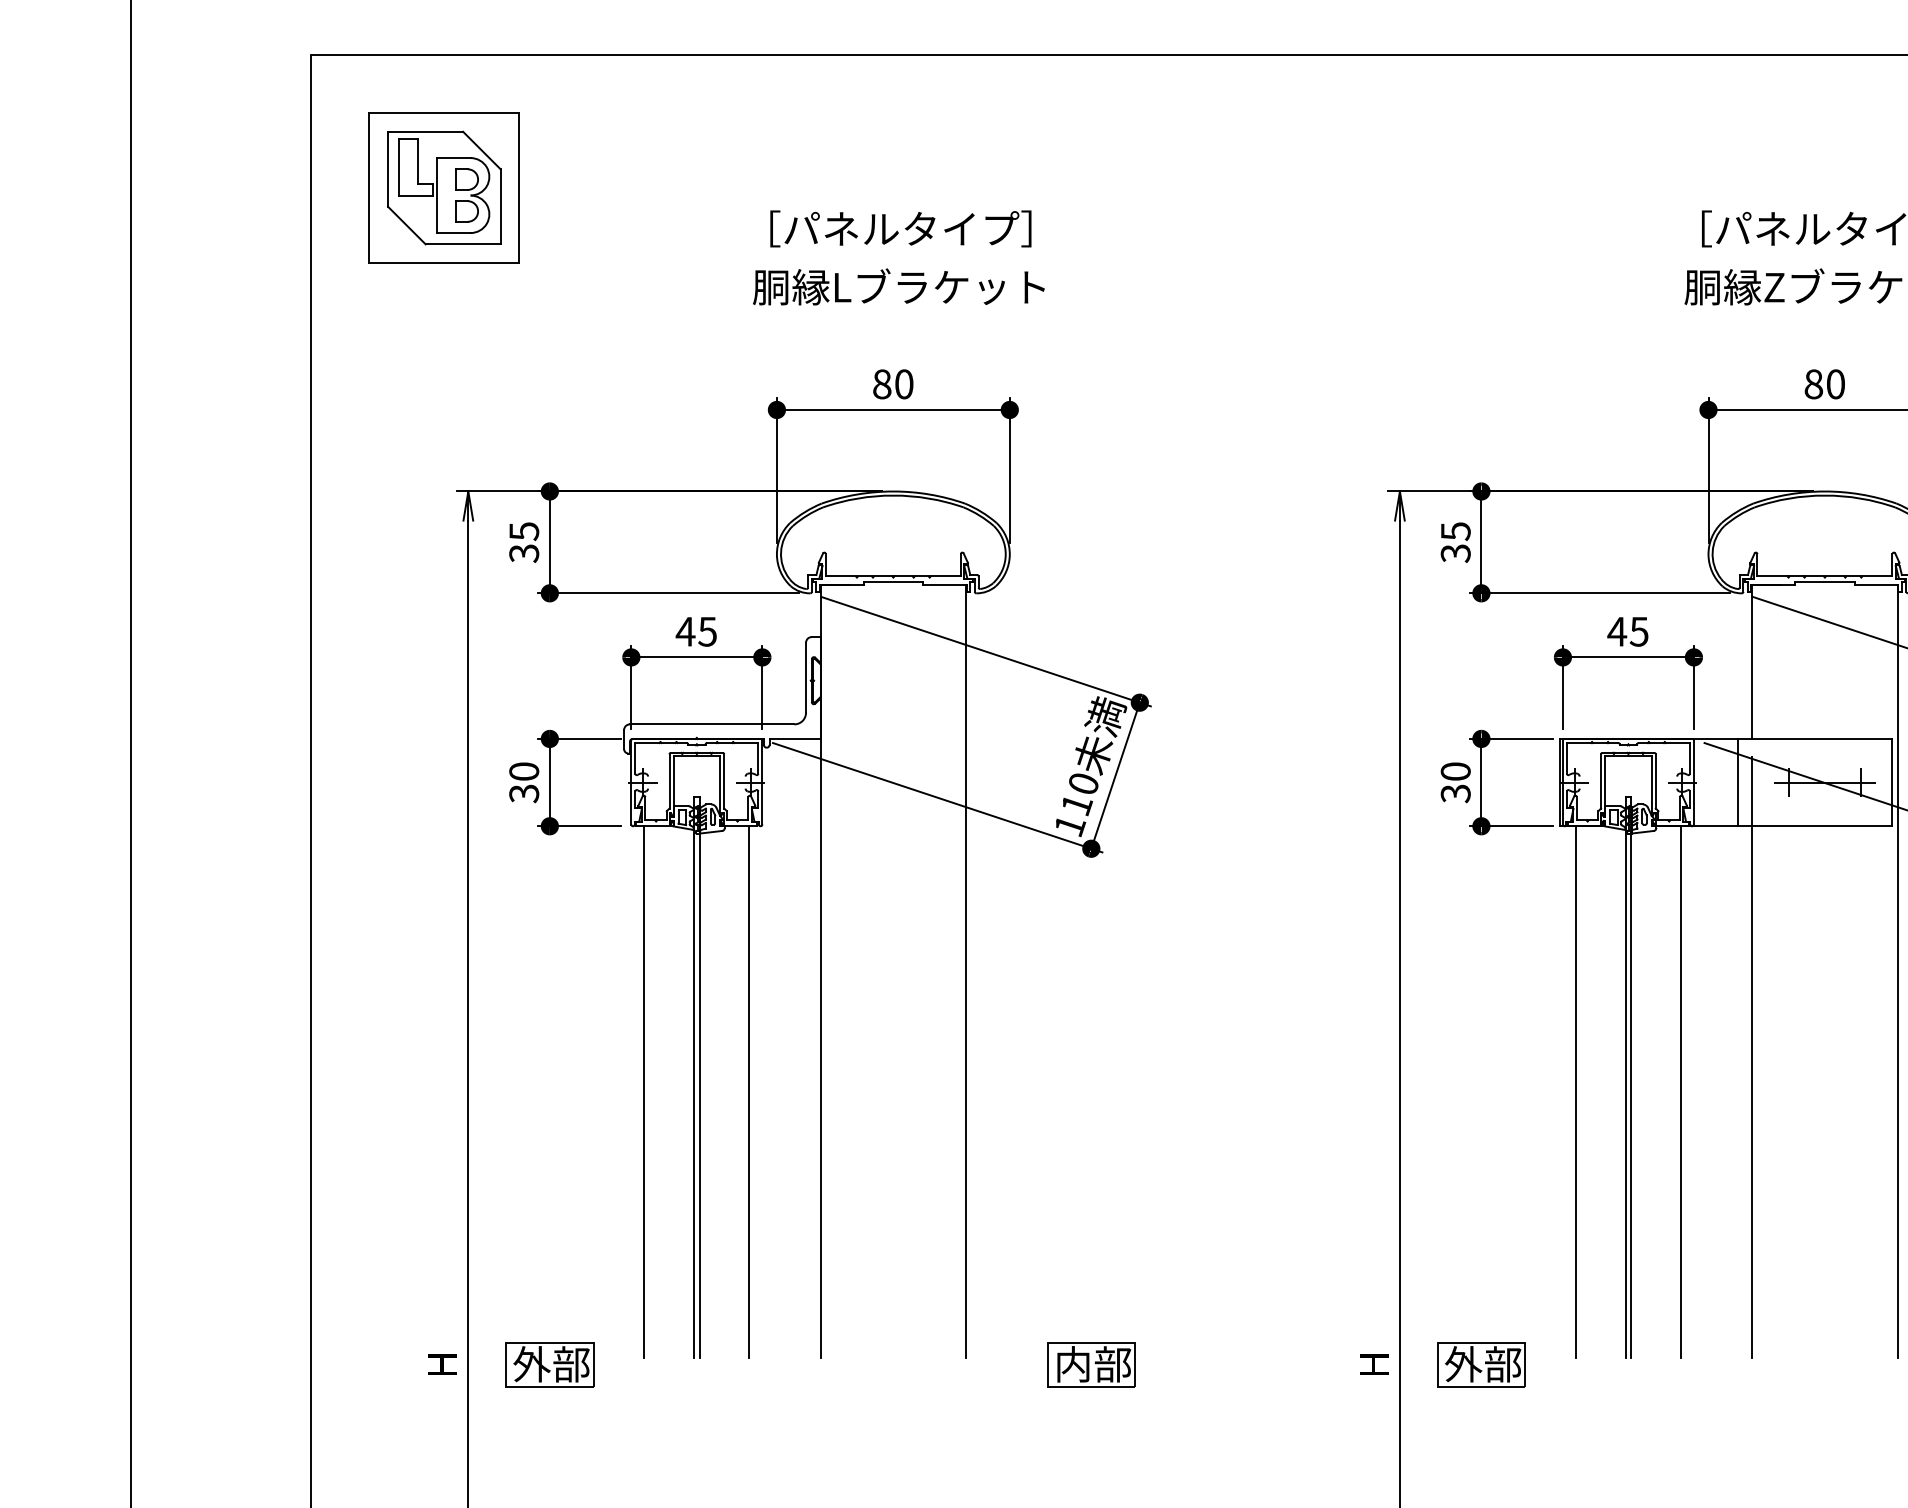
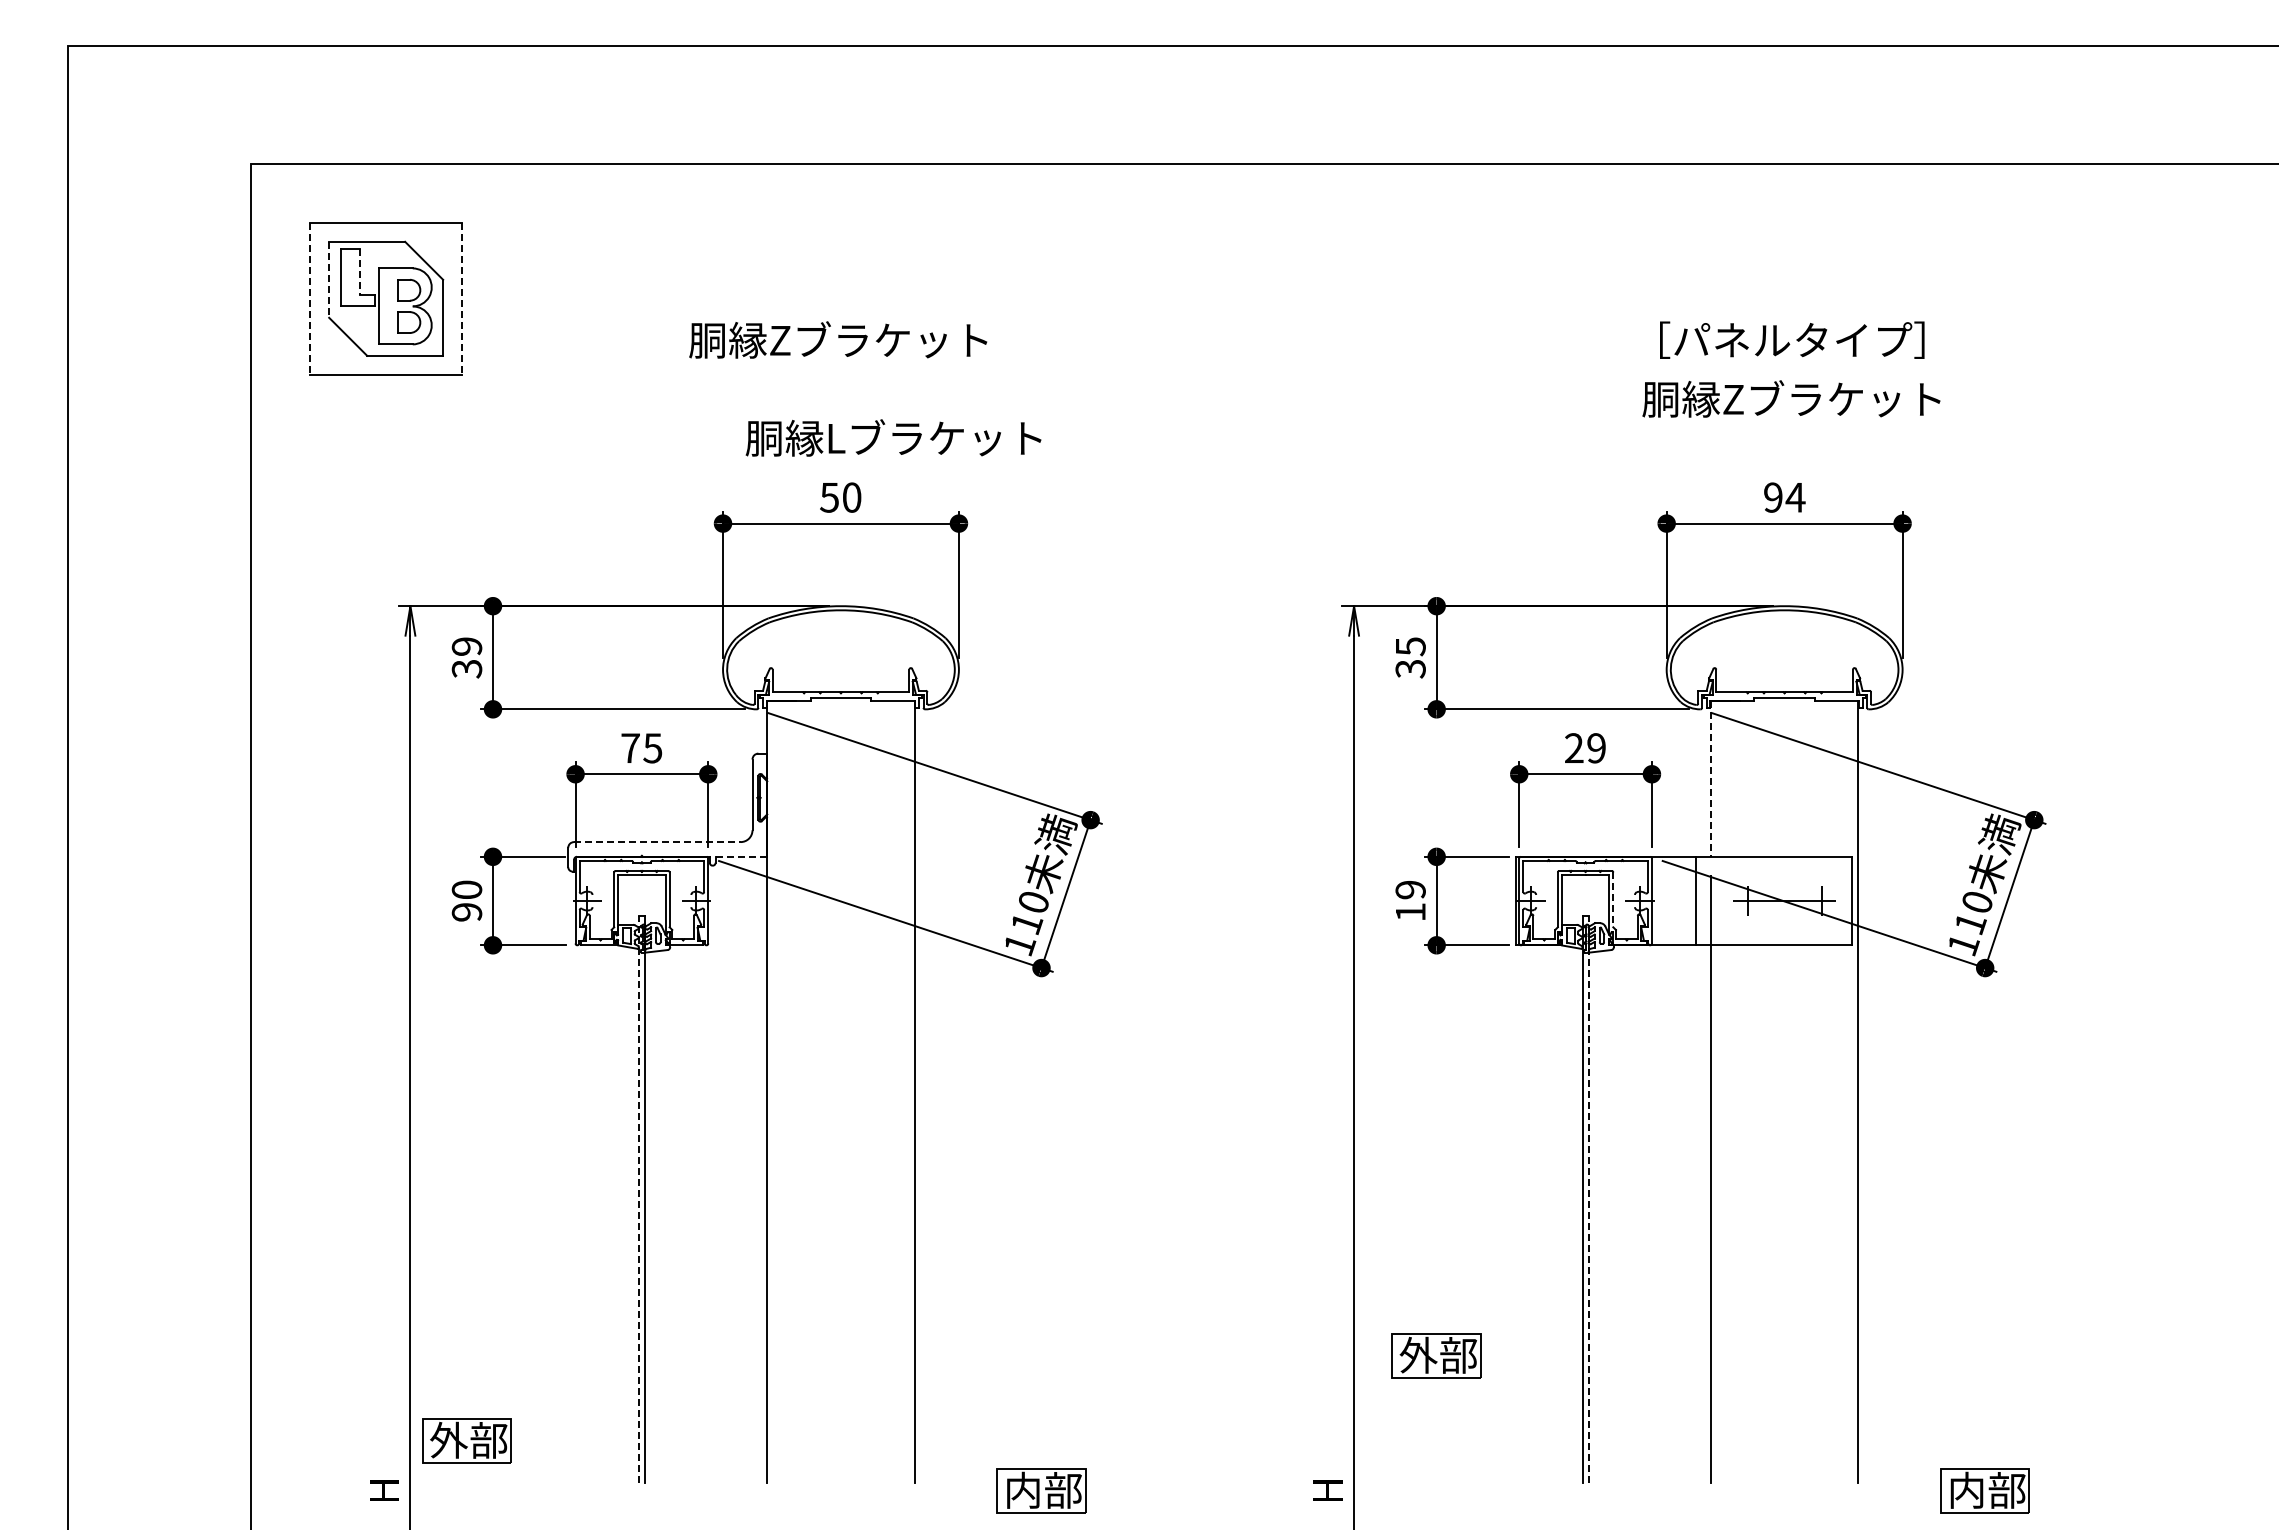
line: (418, 162) -> (359, 272), solid -> dashed
line: (388, 168) -> (329, 279), solid -> dashed
line: (369, 187) -> (310, 298), solid -> dashed
line: (519, 187) -> (462, 298), solid -> dashed
text: (890, 228) -> (838, 339), ［パネルタイプ］ -> 胴縁Zブラケット
text: (898, 286) -> (893, 437), moved
text: (882, 384) -> (829, 497), 80 -> 50
text: (1824, 384) -> (1784, 497), 80 -> 94
text: (523, 531) -> (466, 646), 35 -> 39
text: (685, 631) -> (630, 747), 45 -> 75
text: (1627, 631) -> (1584, 748), 45 -> 29
line: (1751, 662) -> (1710, 779), solid -> dashed
line: (712, 724) -> (657, 842), solid -> dashed
line: (795, 738) -> (741, 856), solid -> dashed
text: (1455, 782) -> (1410, 900), 30 -> 19
line: (1655, 782) -> (1613, 900), solid -> dashed
text: (524, 793) -> (467, 912), 30 -> 90
line: (693, 1077) -> (638, 1199), solid -> dashed
line: (1631, 1077) -> (1588, 1199), solid -> dashed
line: (644, 1092) -> (588, 1214), removed
line: (749, 1092) -> (695, 1214), removed
line: (1576, 1092) -> (1532, 1214), removed
line: (1680, 1092) -> (1638, 1214), removed
part: (549, 1364) -> (466, 1440), moved
part: (1481, 1364) -> (1436, 1355), moved

